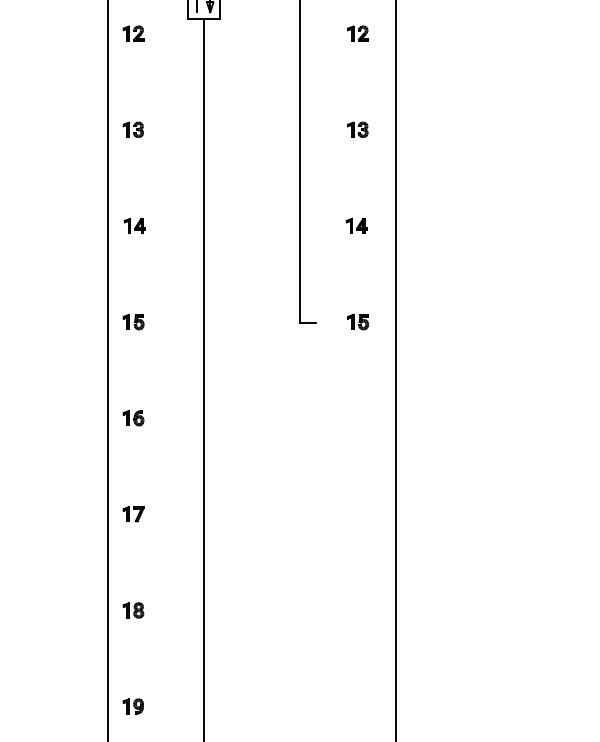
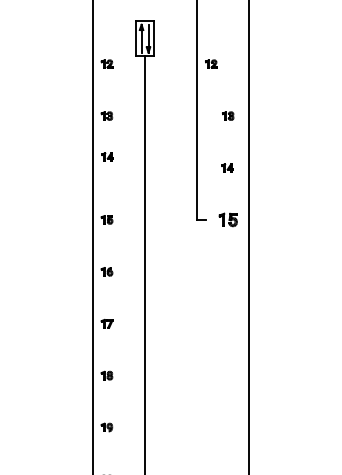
part: (358, 32) -> (211, 63), moved
part: (134, 224) -> (107, 156), moved
part: (358, 321) -> (228, 219), size x1.6

